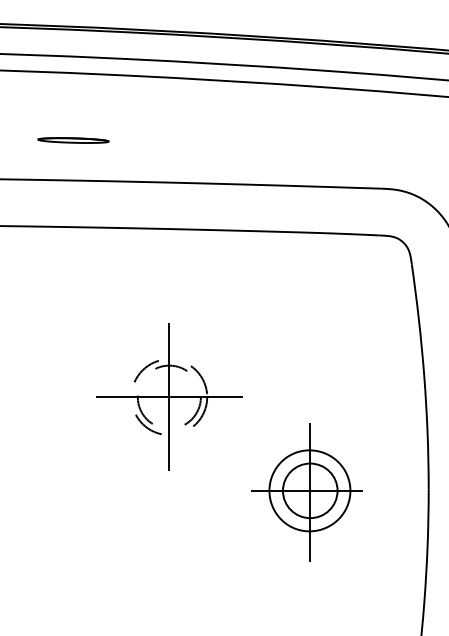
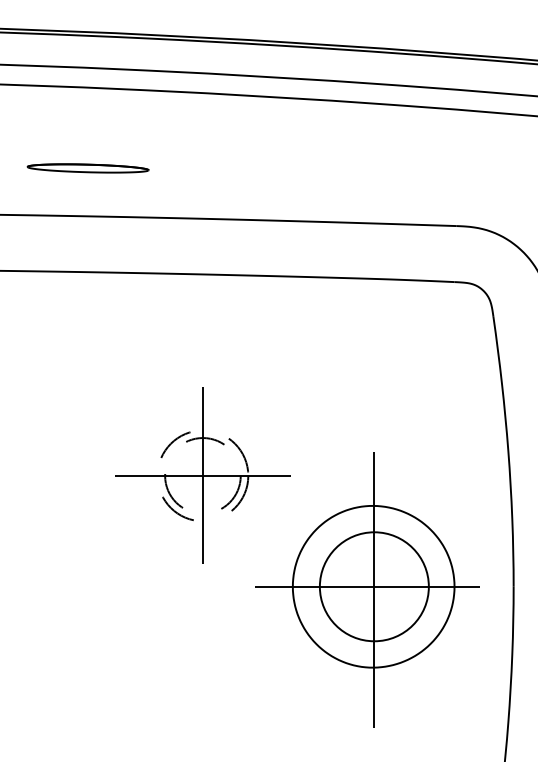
part: (73, 140) -> (88, 168), size x1.43
part: (306, 492) -> (367, 590), size x1.67

